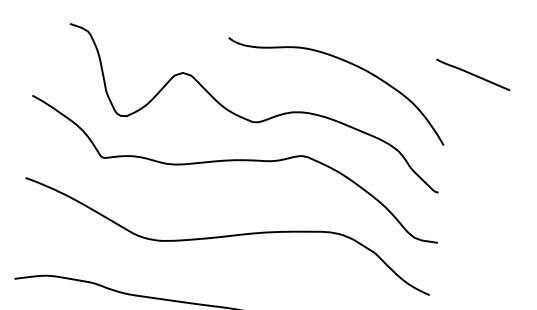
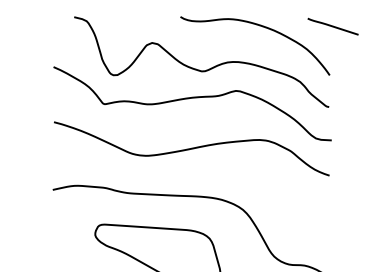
line: (472, 74) -> (332, 26), moved

